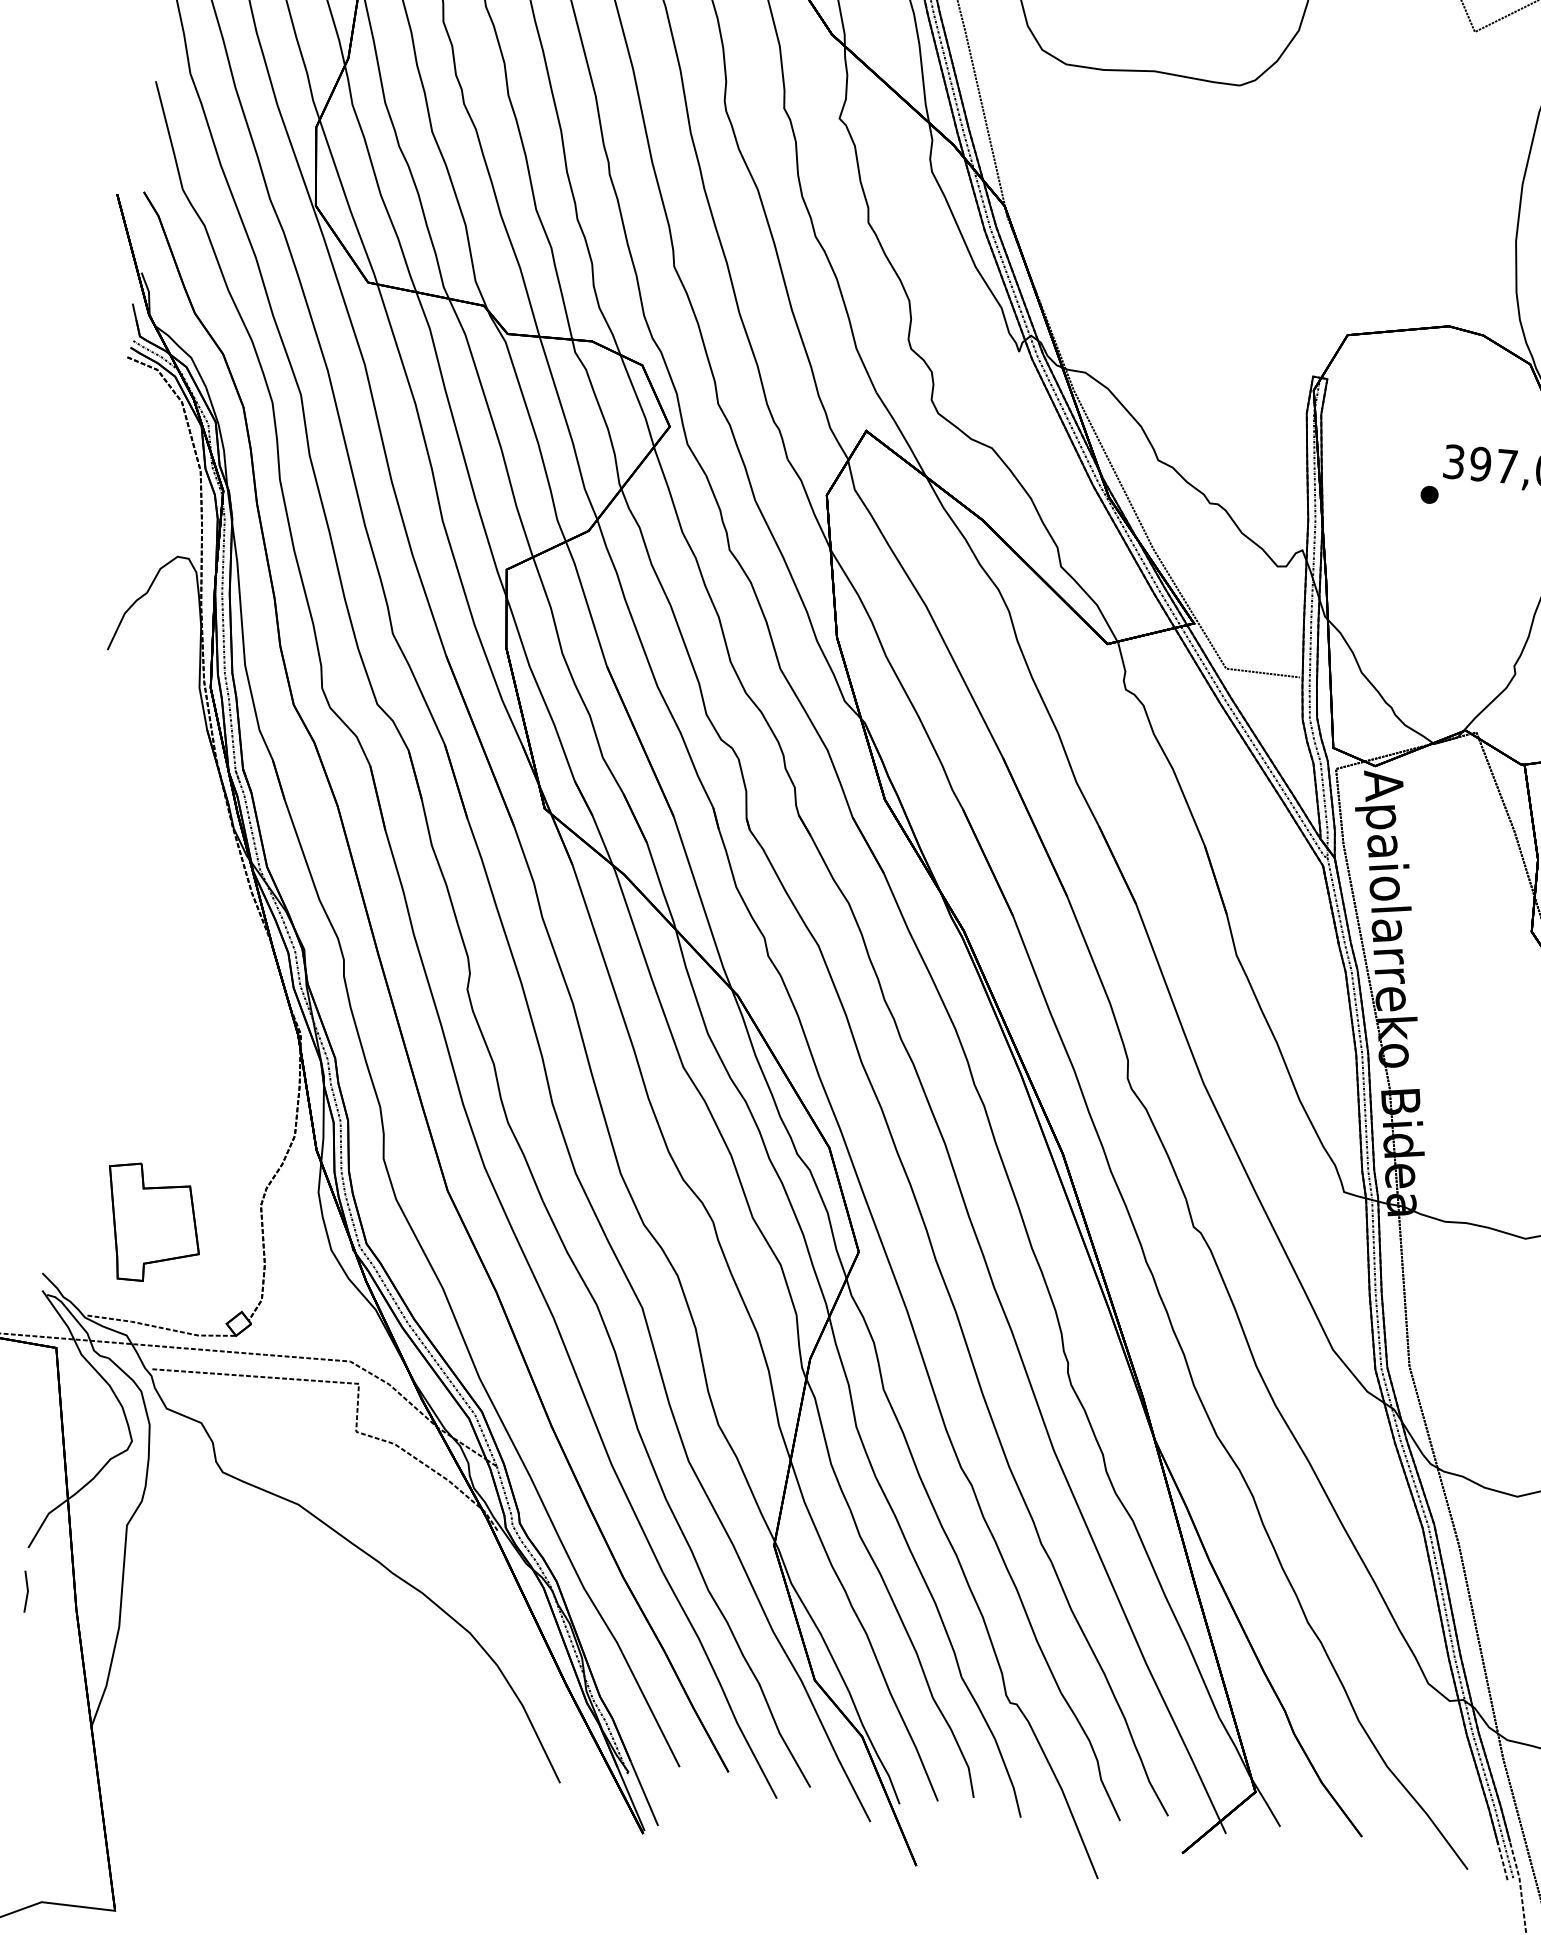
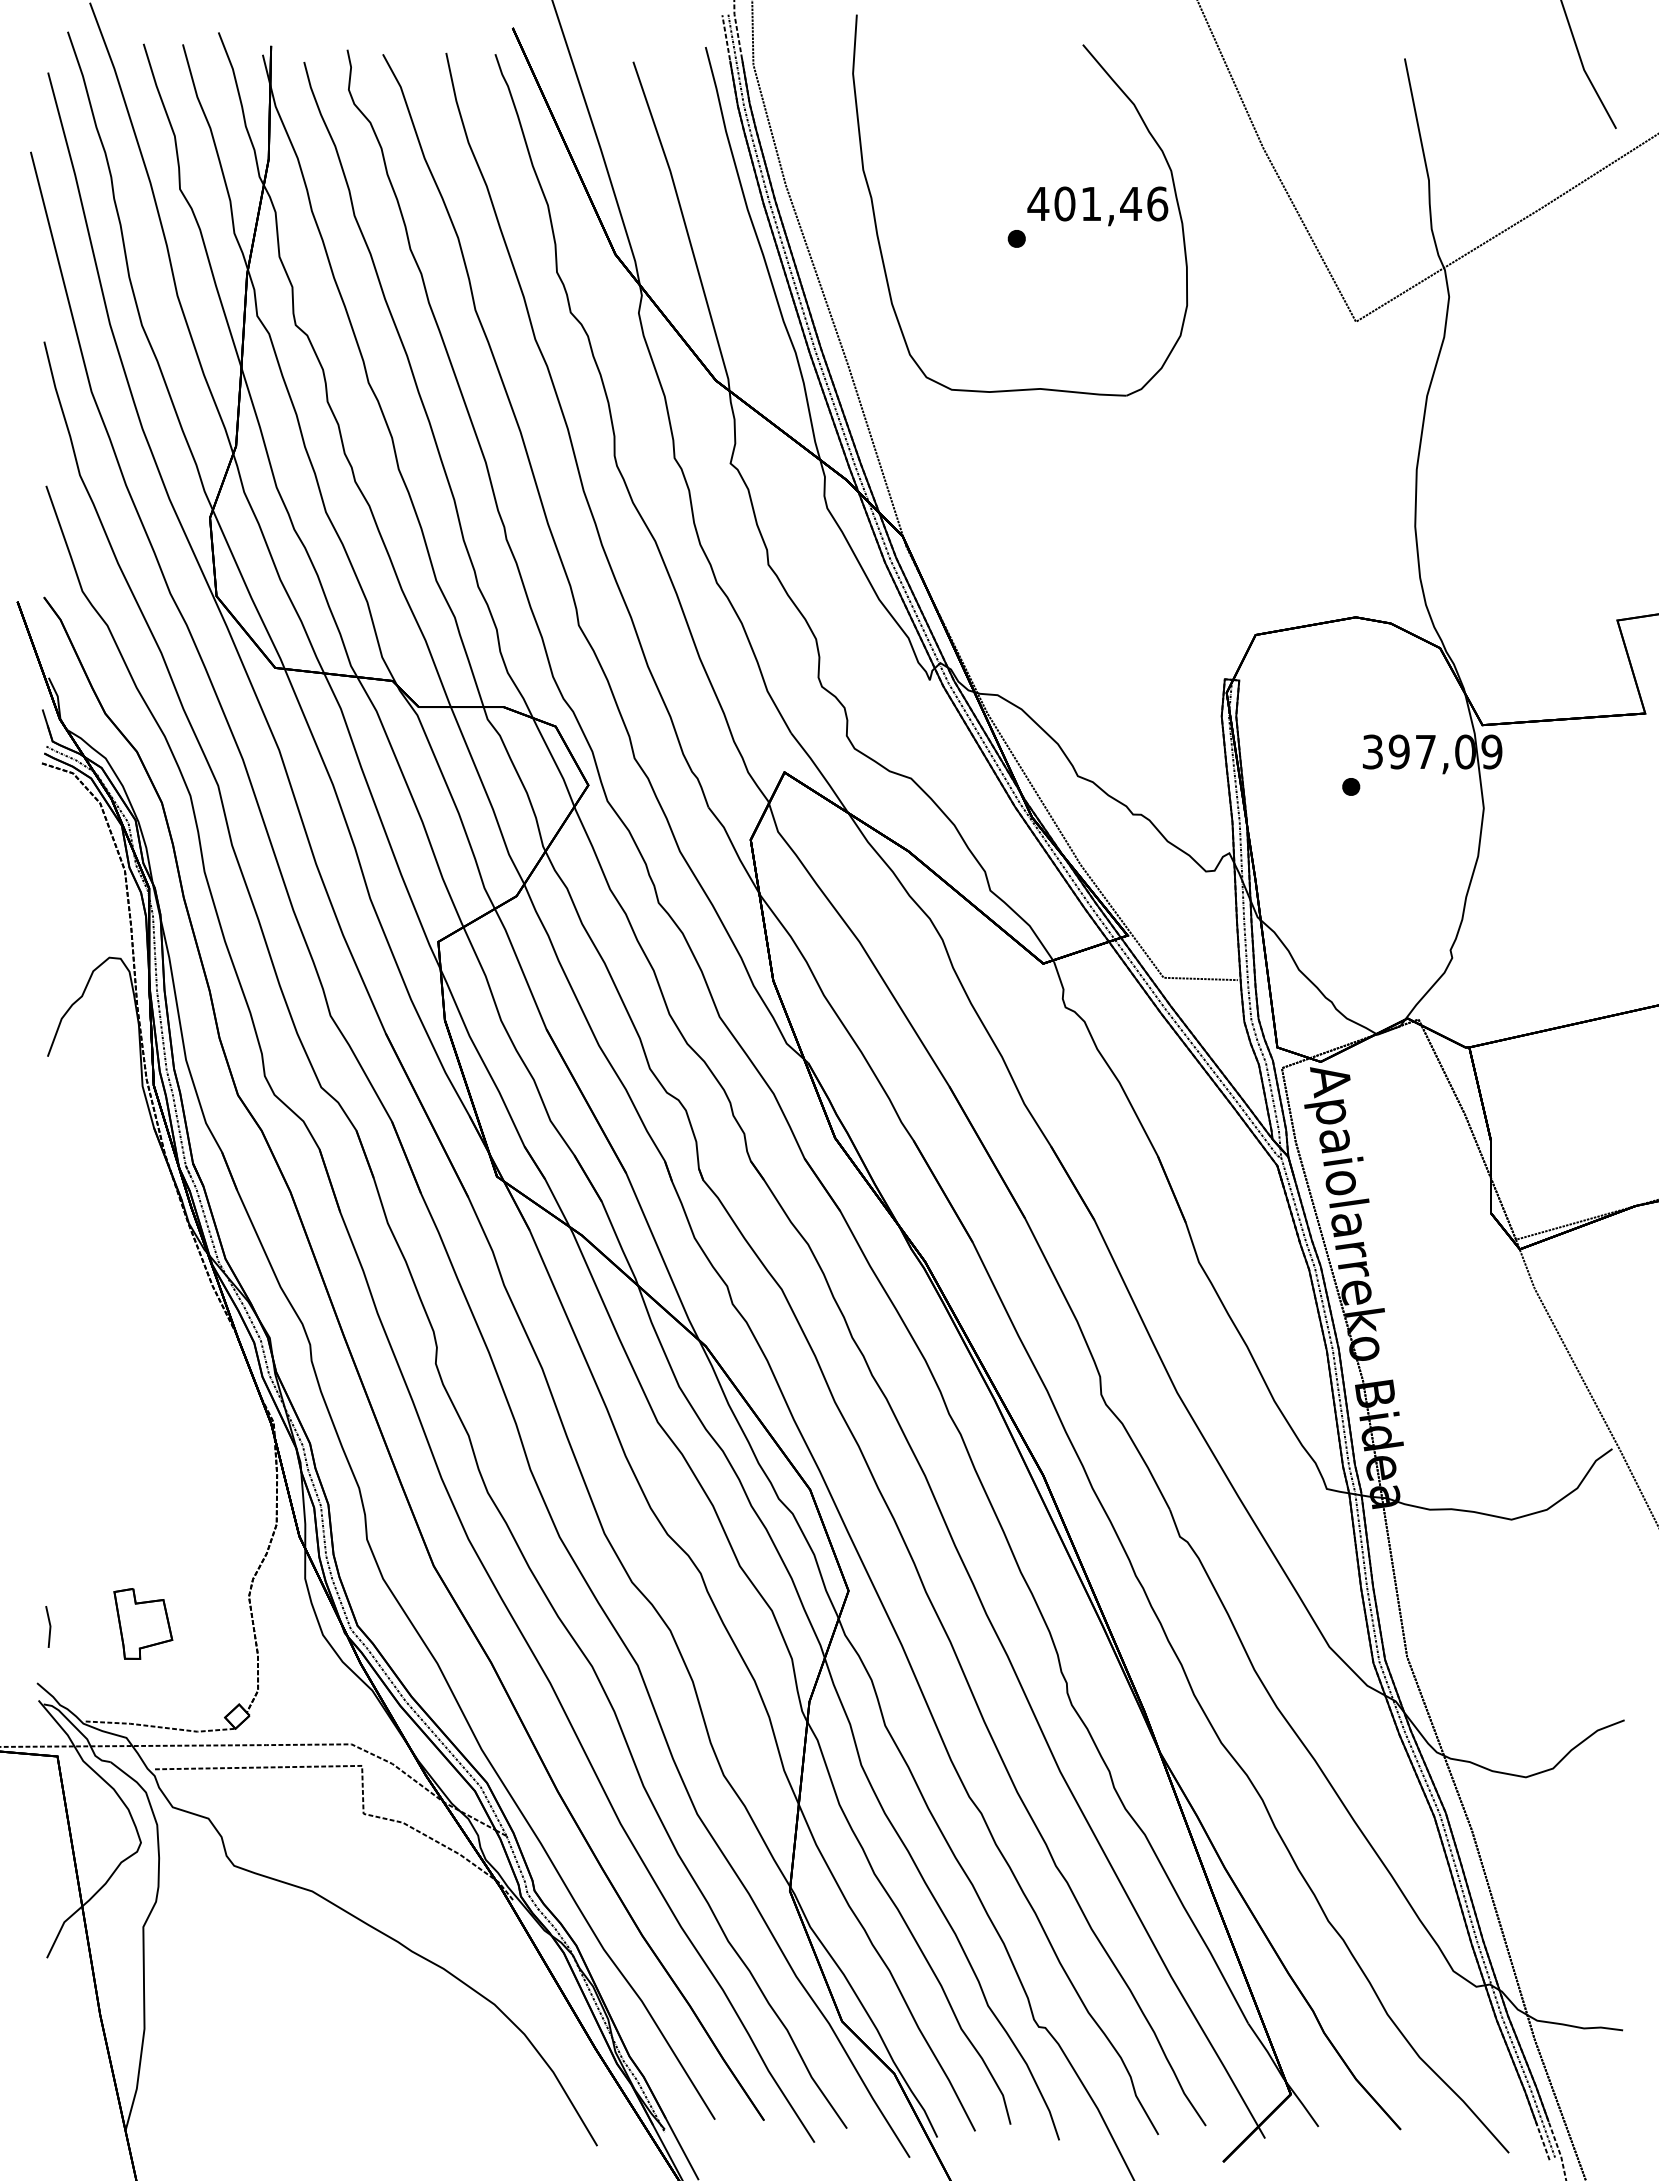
part: (153, 1222) -> (143, 1623), size x0.6
line: (26, 1591) -> (49, 1626), moved

